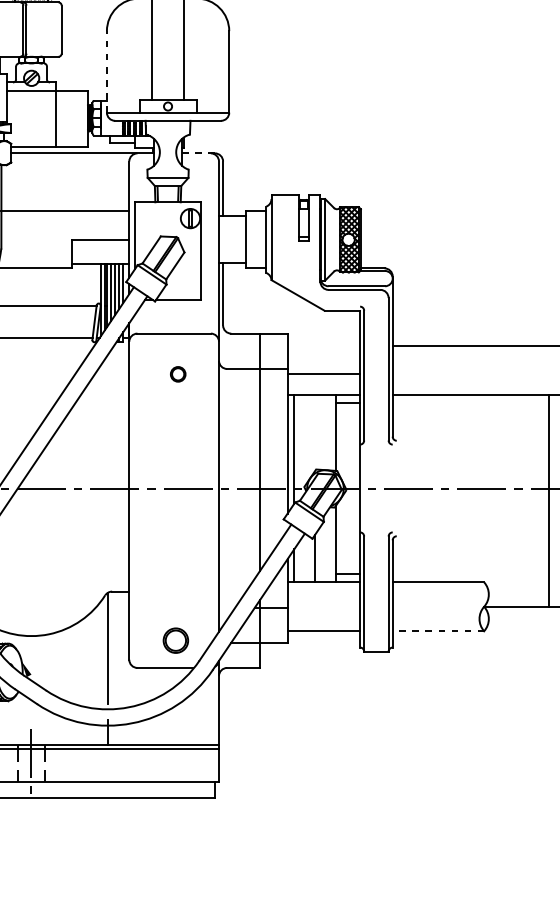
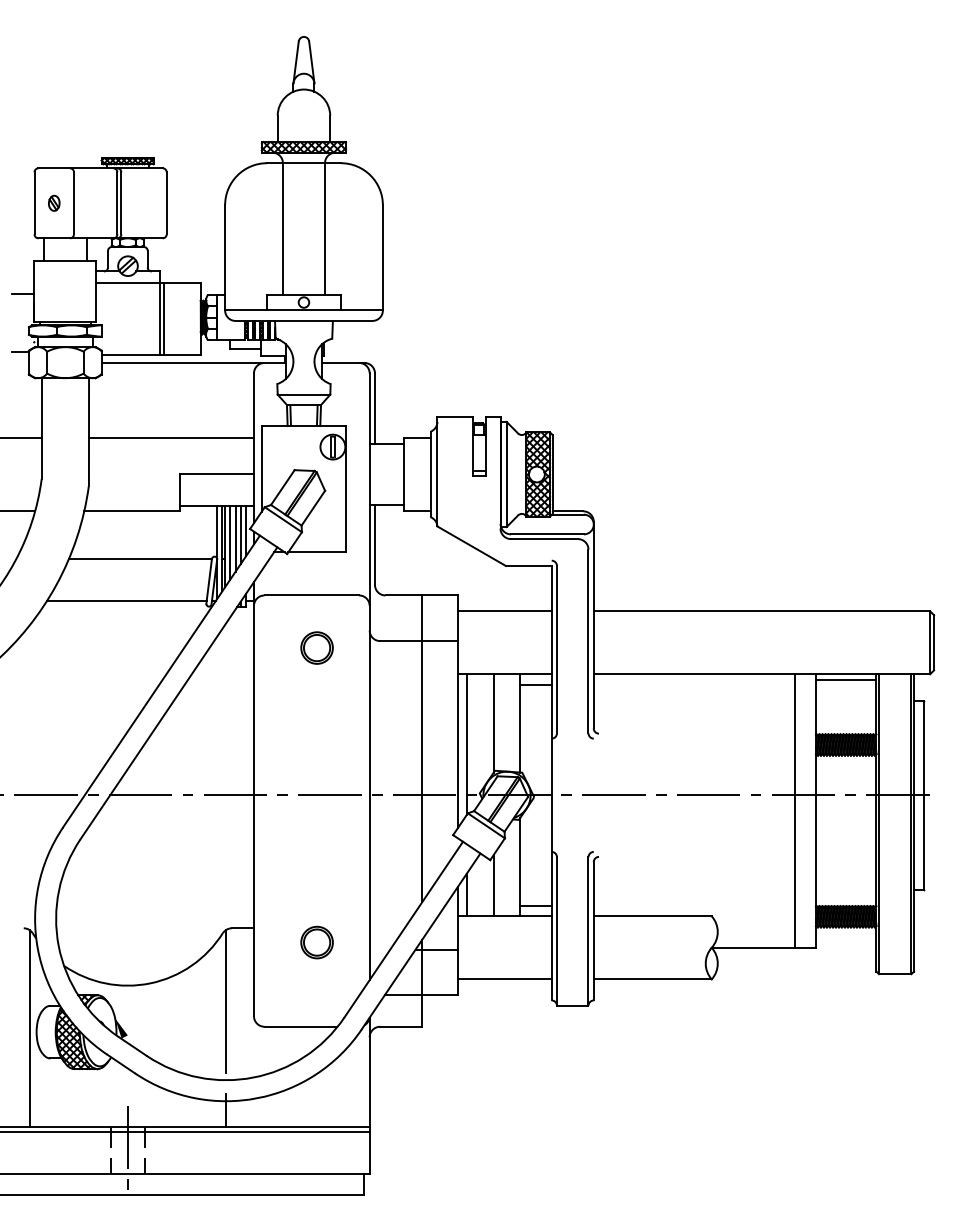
line: (107, 71) -> (225, 257), dashed -> solid
line: (59, 118) -> (164, 318), added
line: (197, 153) -> (342, 362), dashed -> solid
part: (177, 373) -> (316, 647), size x1.67
line: (323, 373) -> (504, 611), moved
line: (314, 432) -> (493, 723), added
line: (438, 631) -> (652, 979), dashed -> solid
part: (175, 640) -> (316, 942), moved

